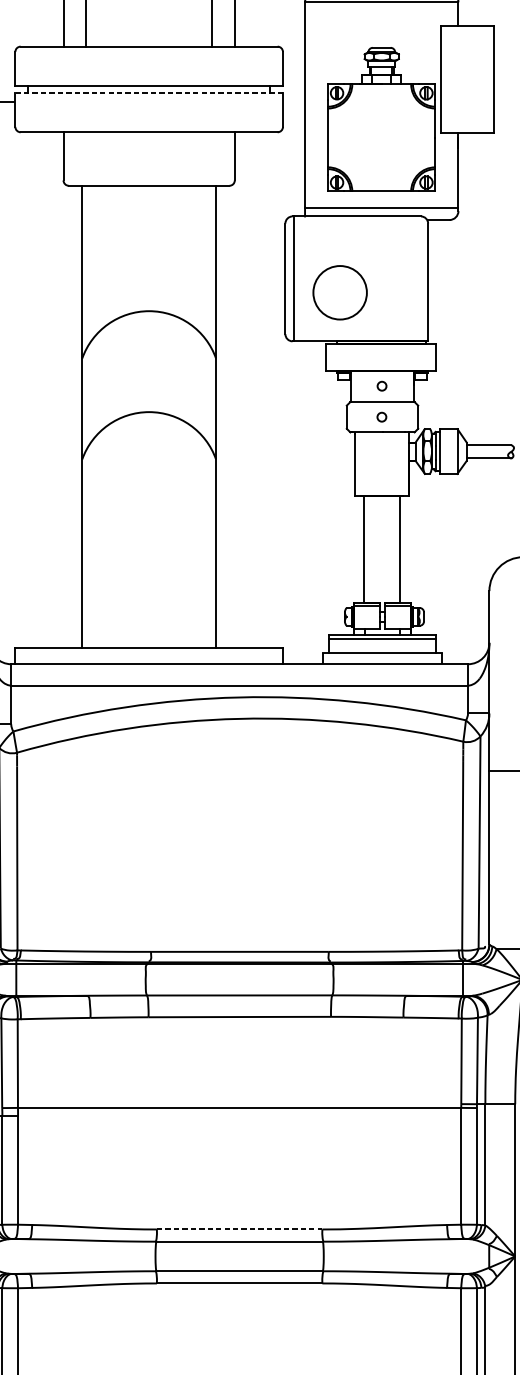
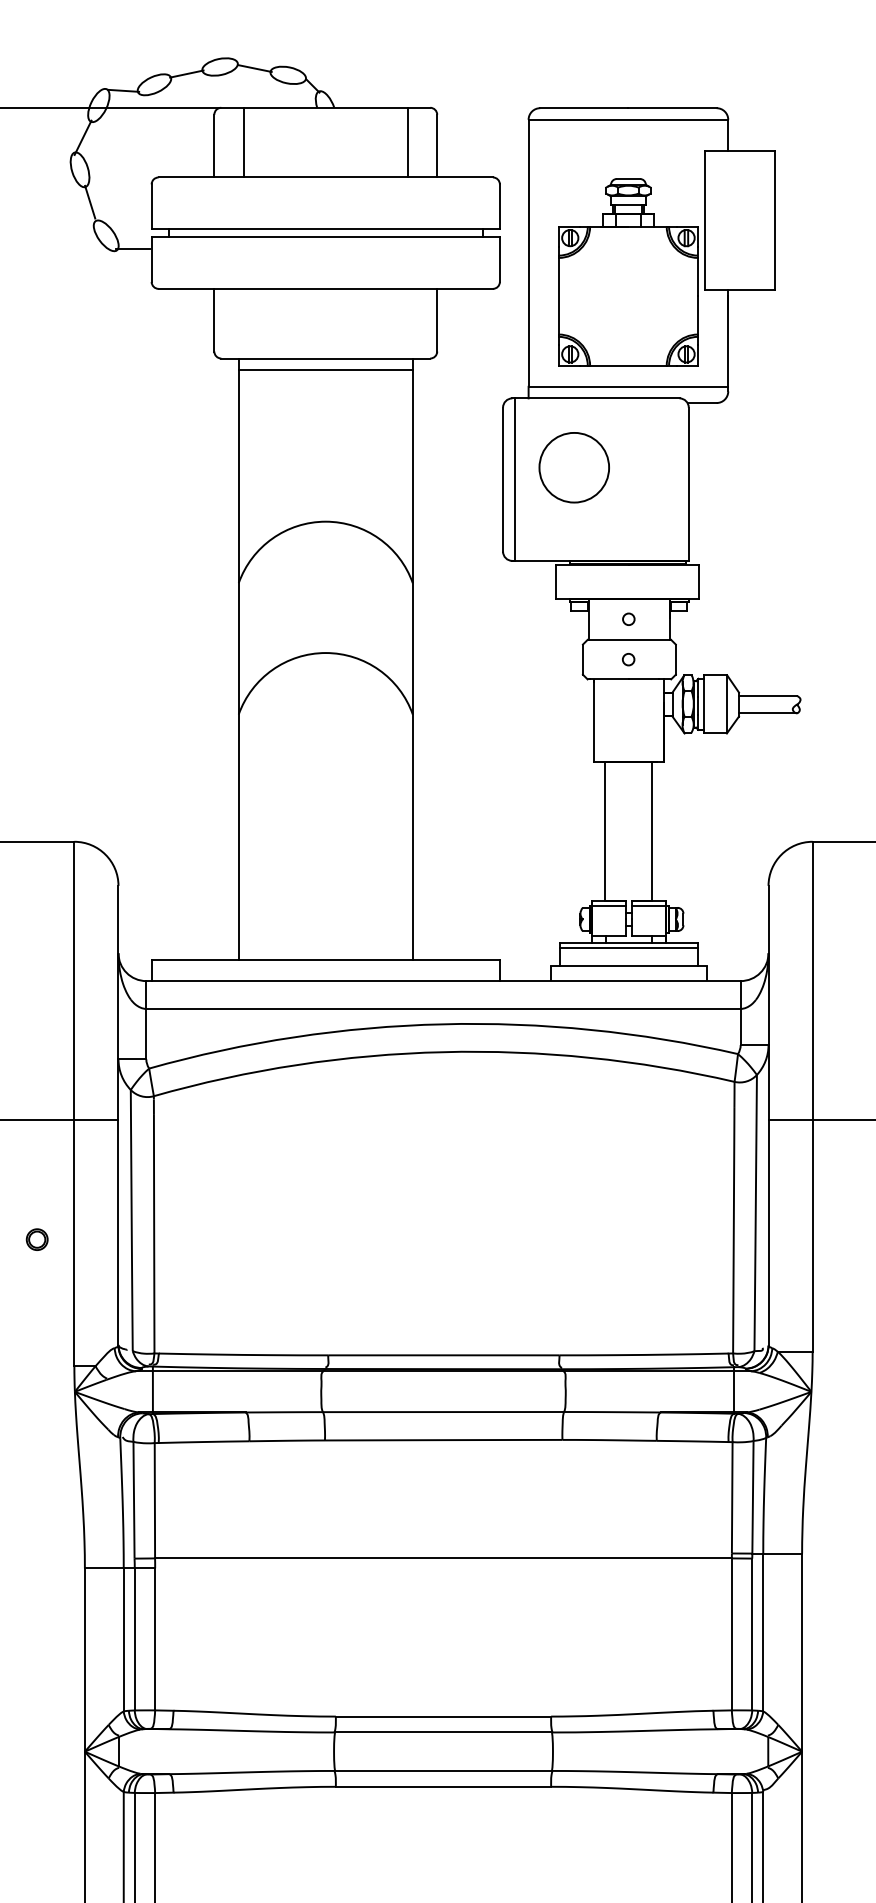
line: (148, 92) -> (325, 237), dashed -> solid
line: (148, 195) -> (325, 370), added
circle: (339, 292) -> (573, 467), moved
line: (239, 1229) -> (443, 1716), dashed -> solid

